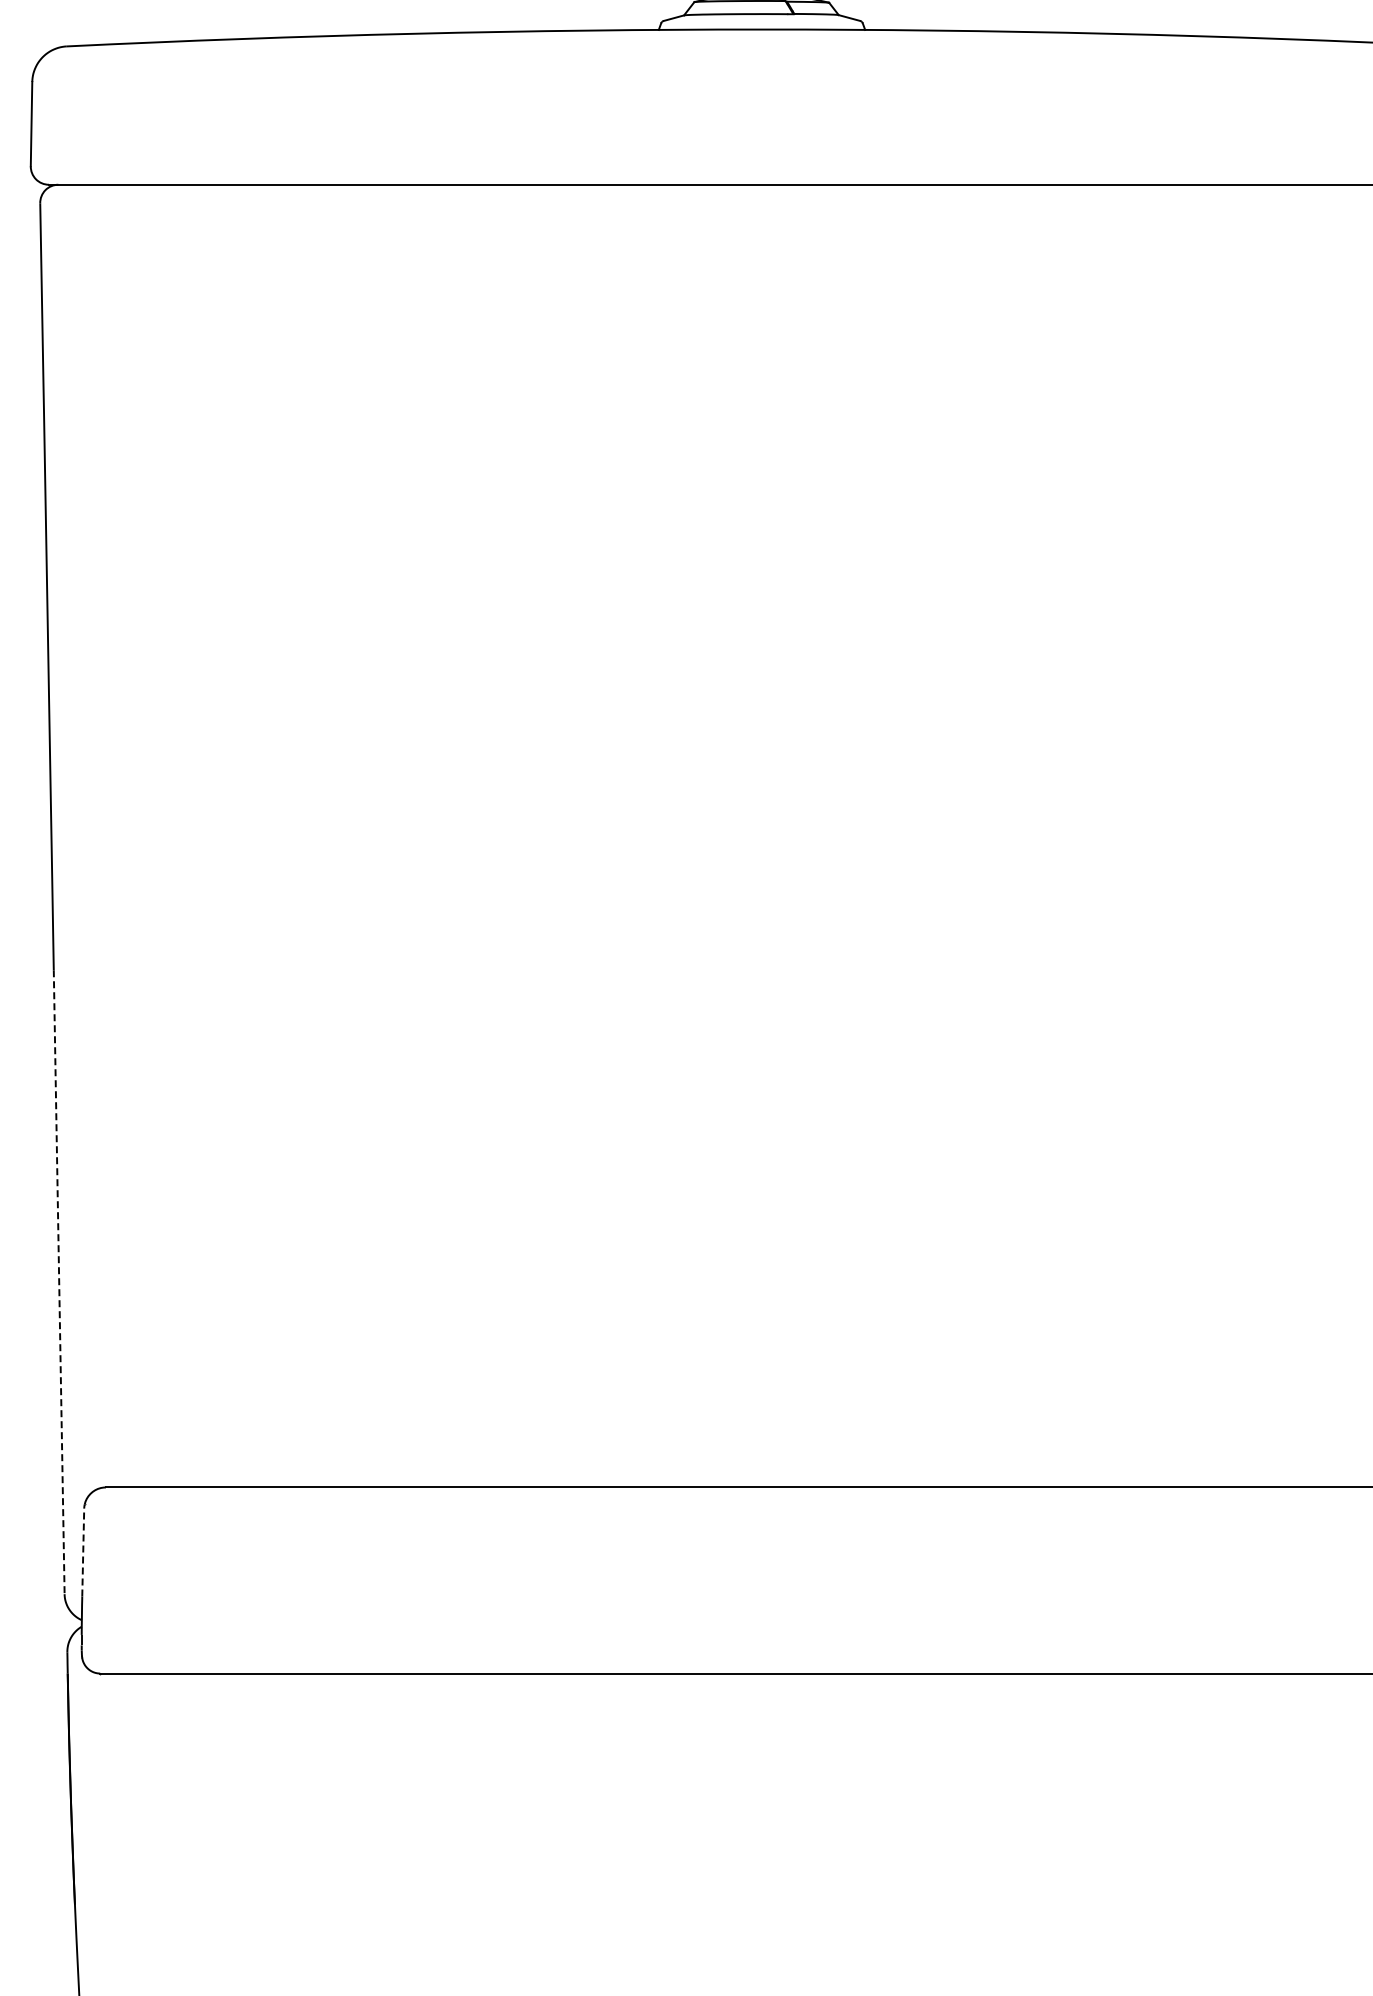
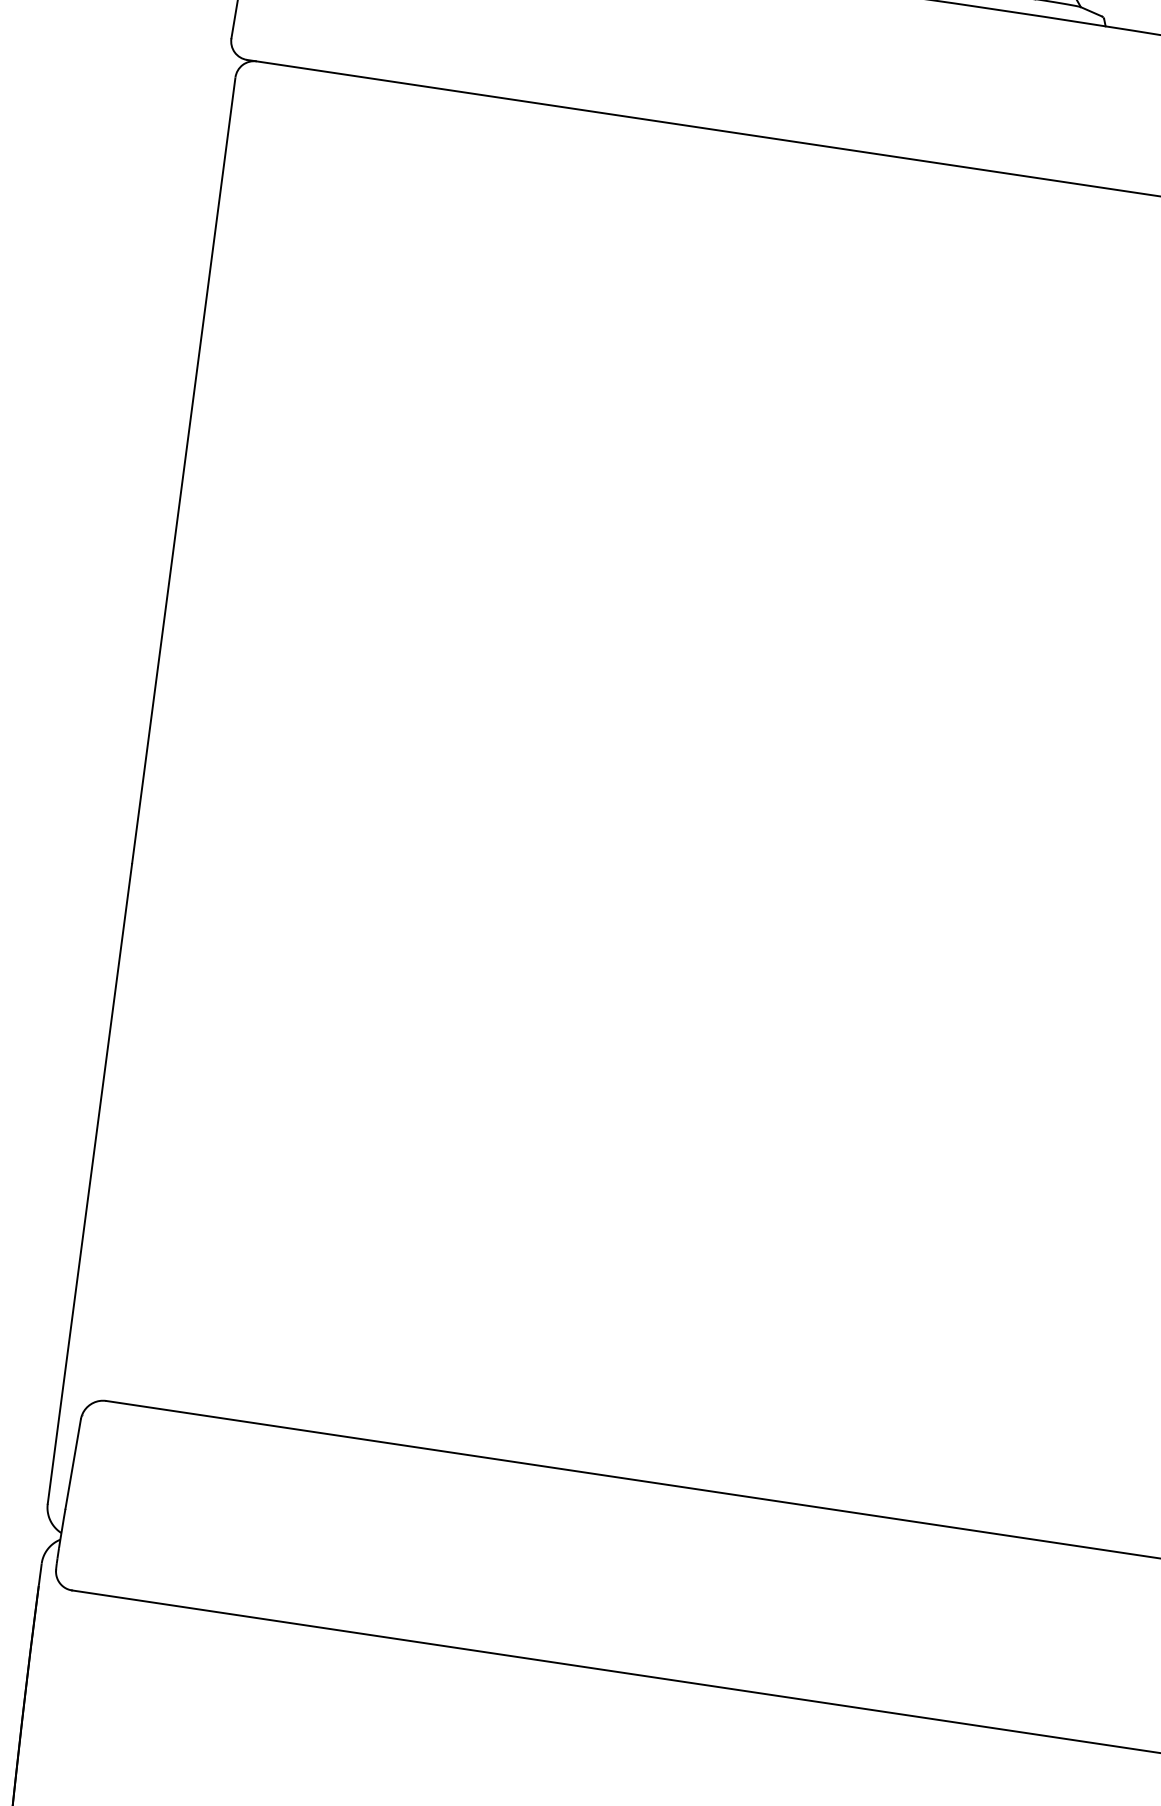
line: (59, 1282) -> (90, 1184), dashed -> solid
line: (83, 1552) -> (73, 1464), dashed -> solid

